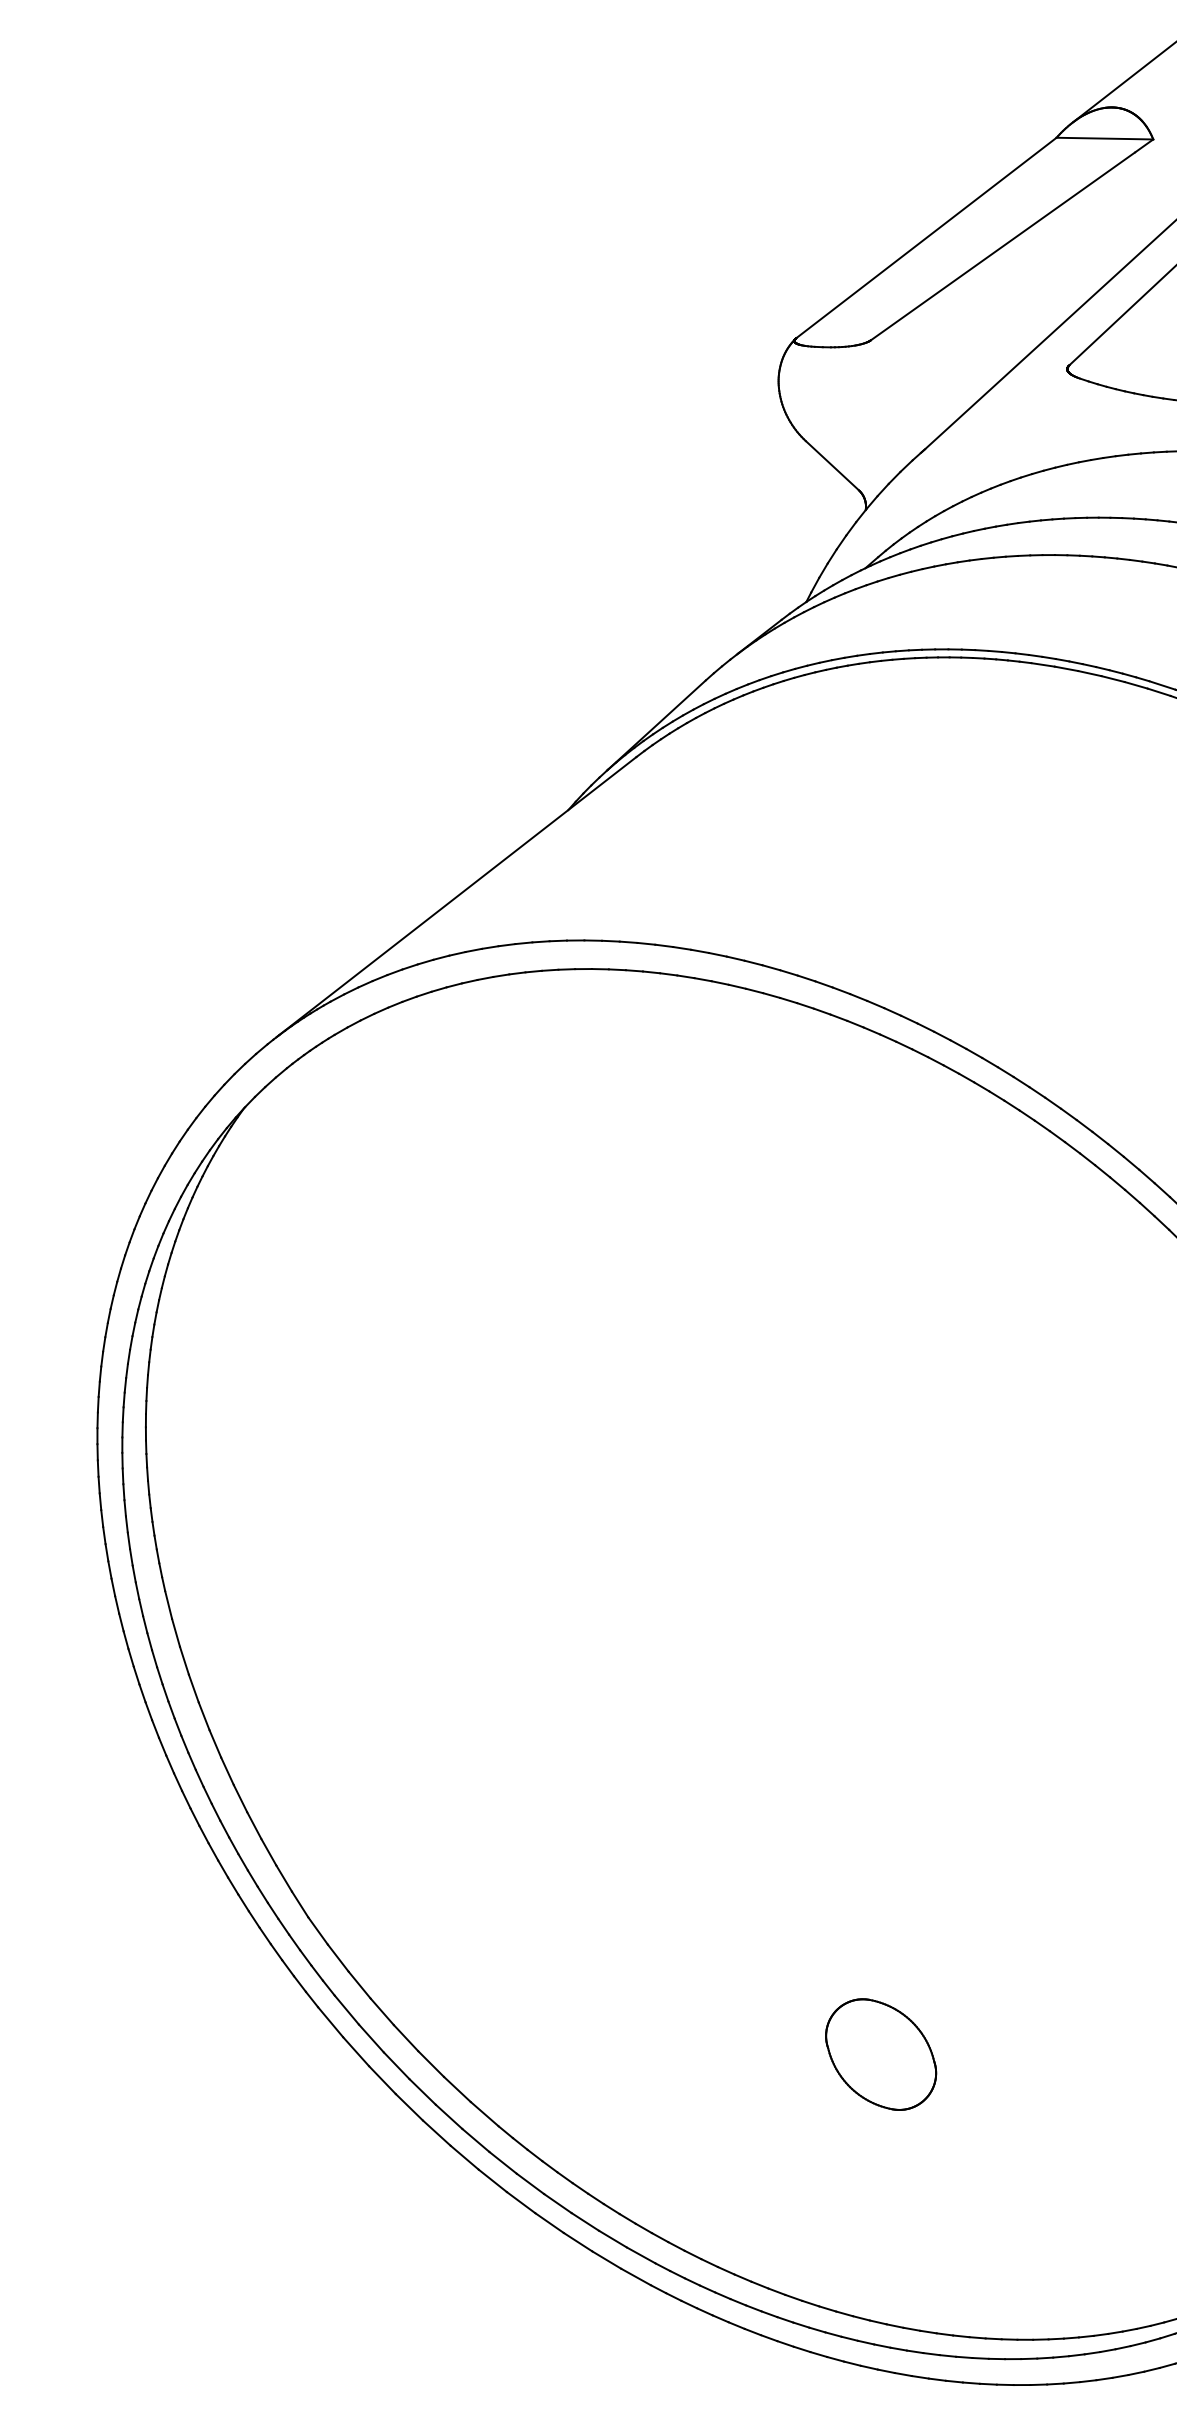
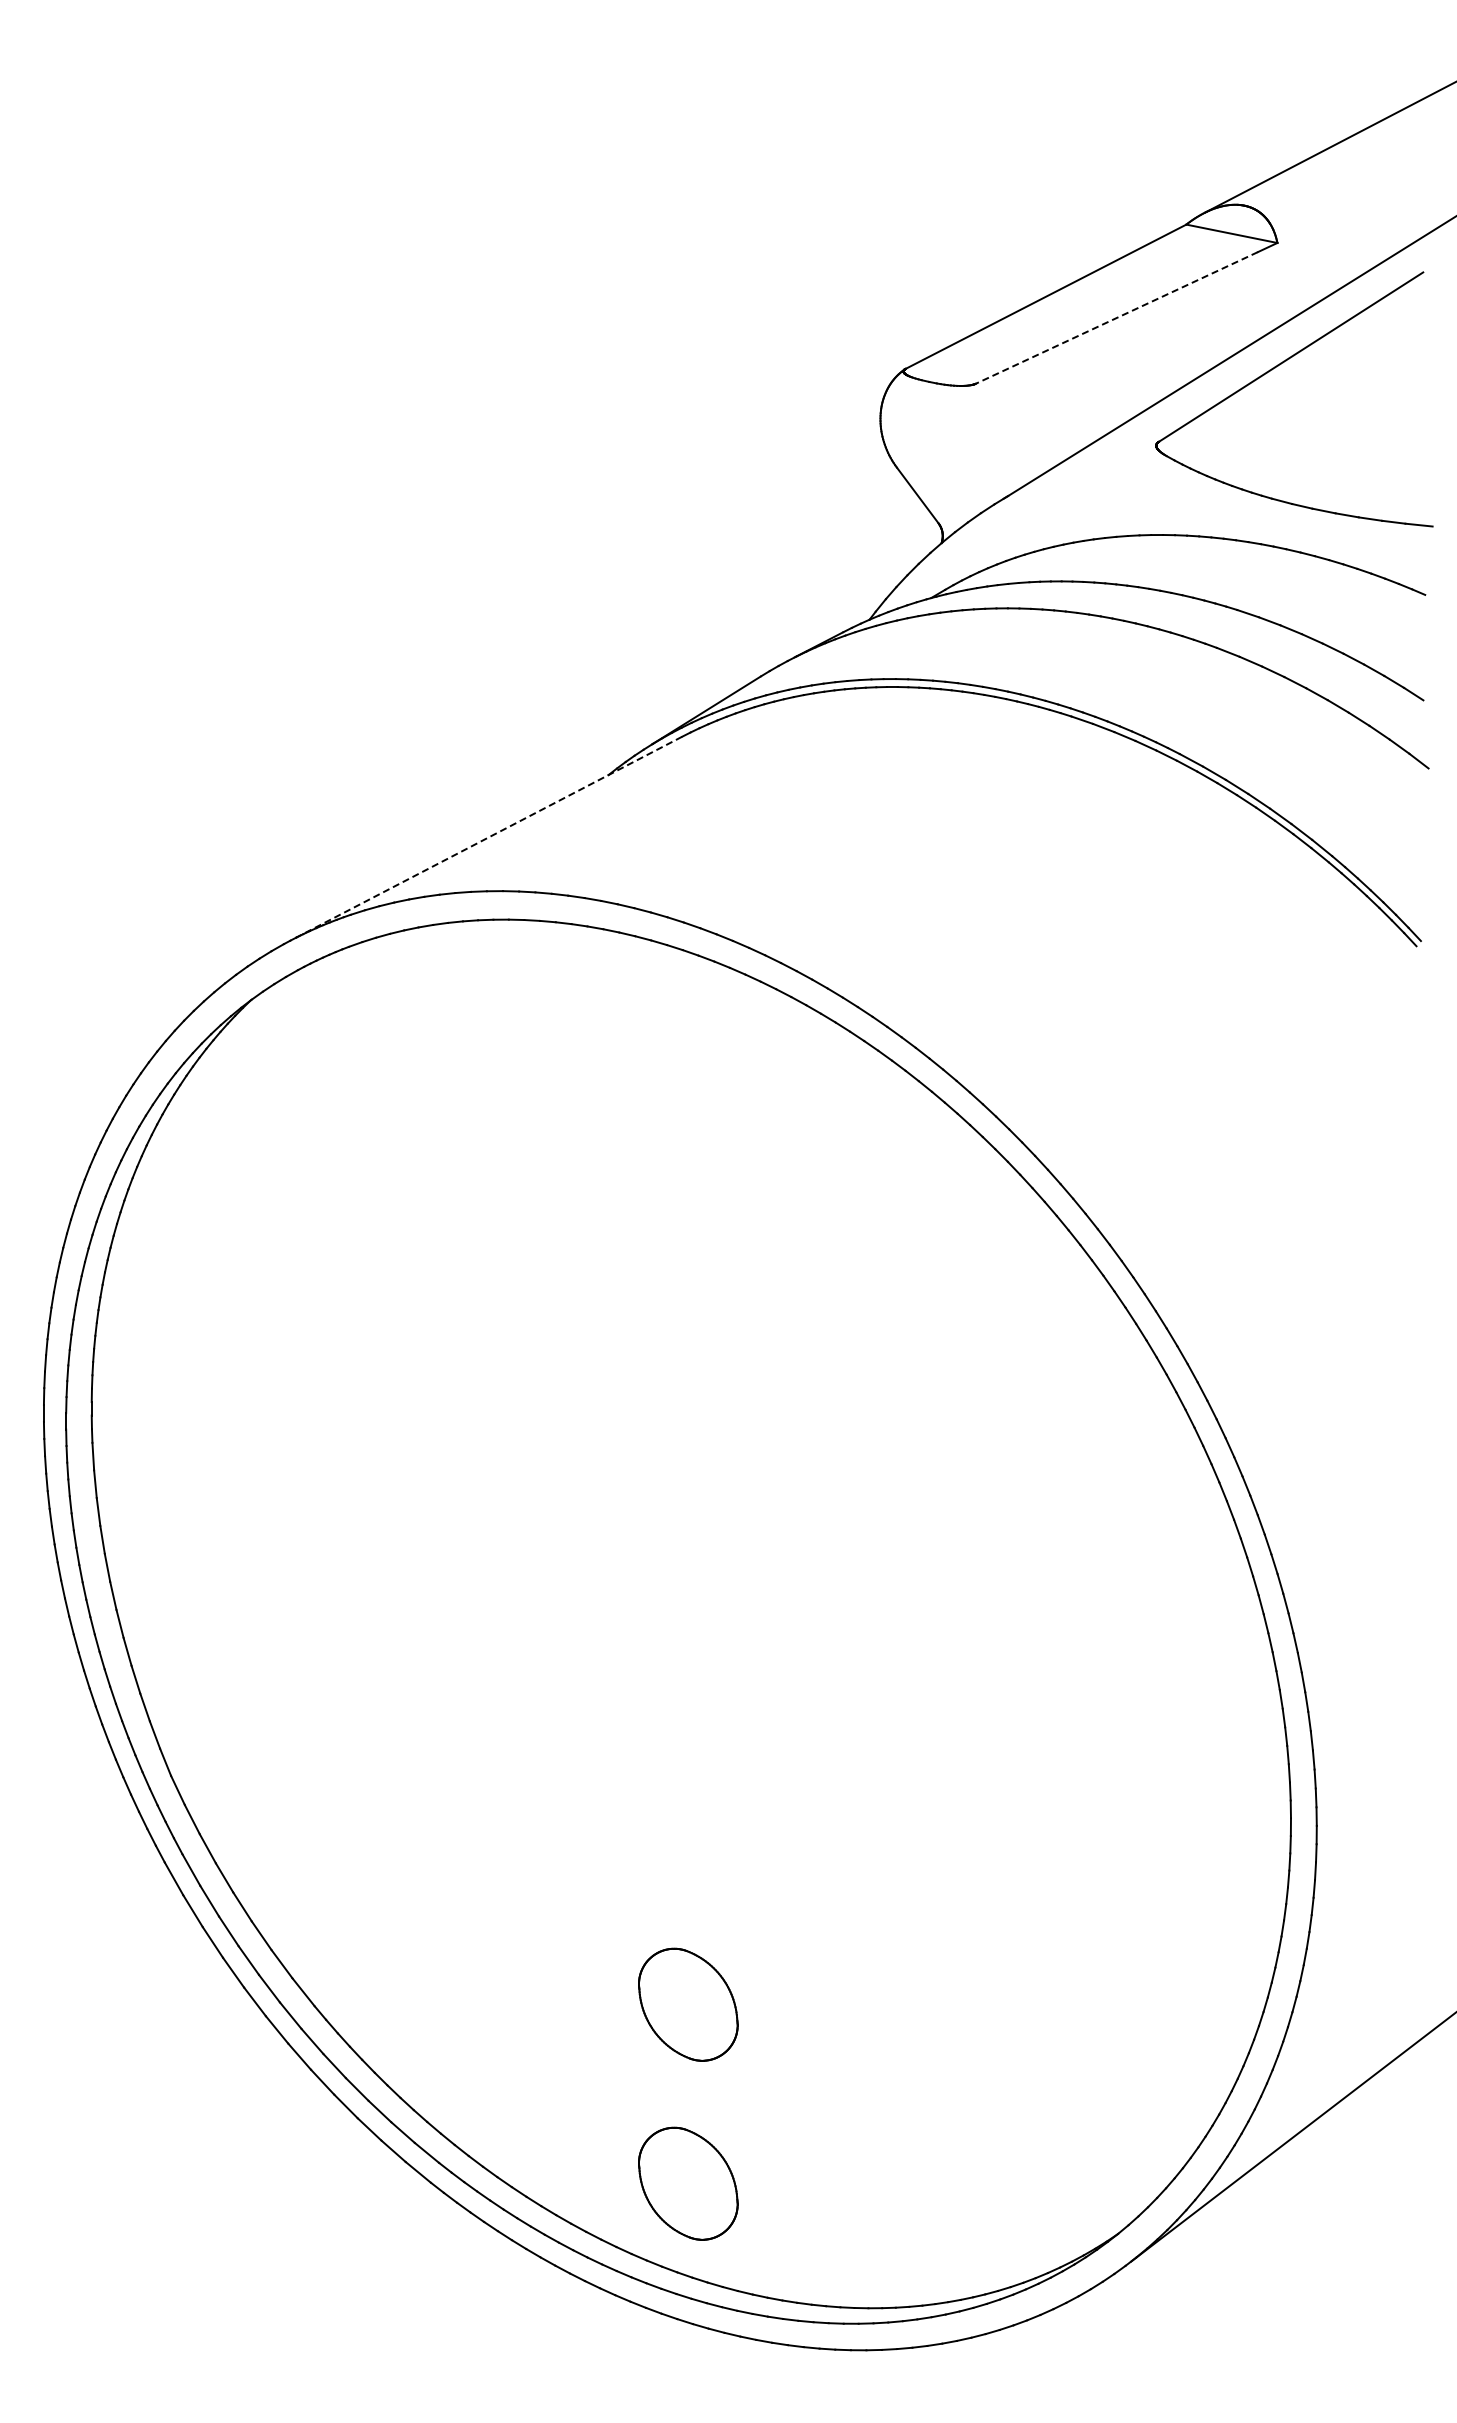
line: (1002, 246) -> (1116, 317), solid -> dashed
line: (456, 897) -> (487, 838), solid -> dashed
part: (914, 2237) -> (688, 2183), added

